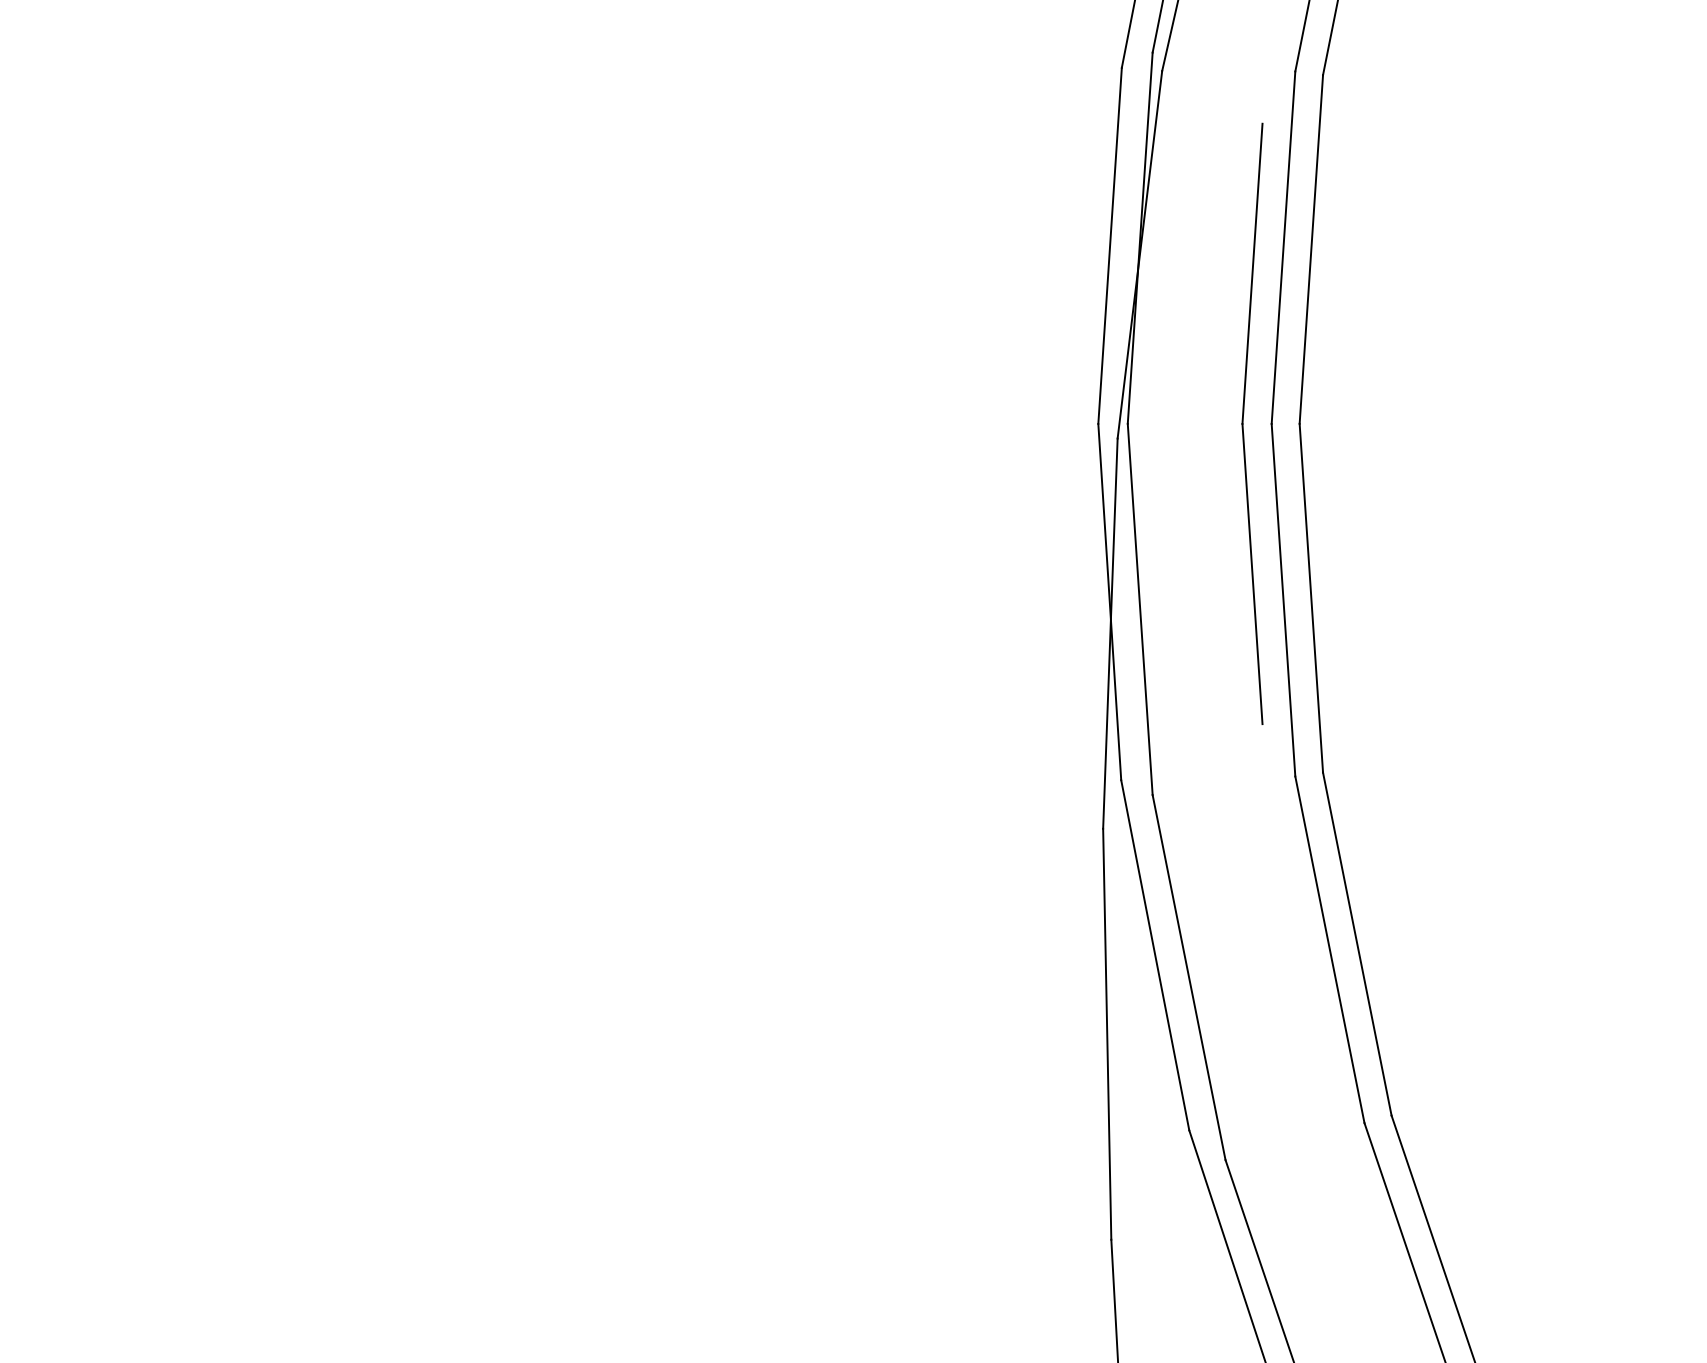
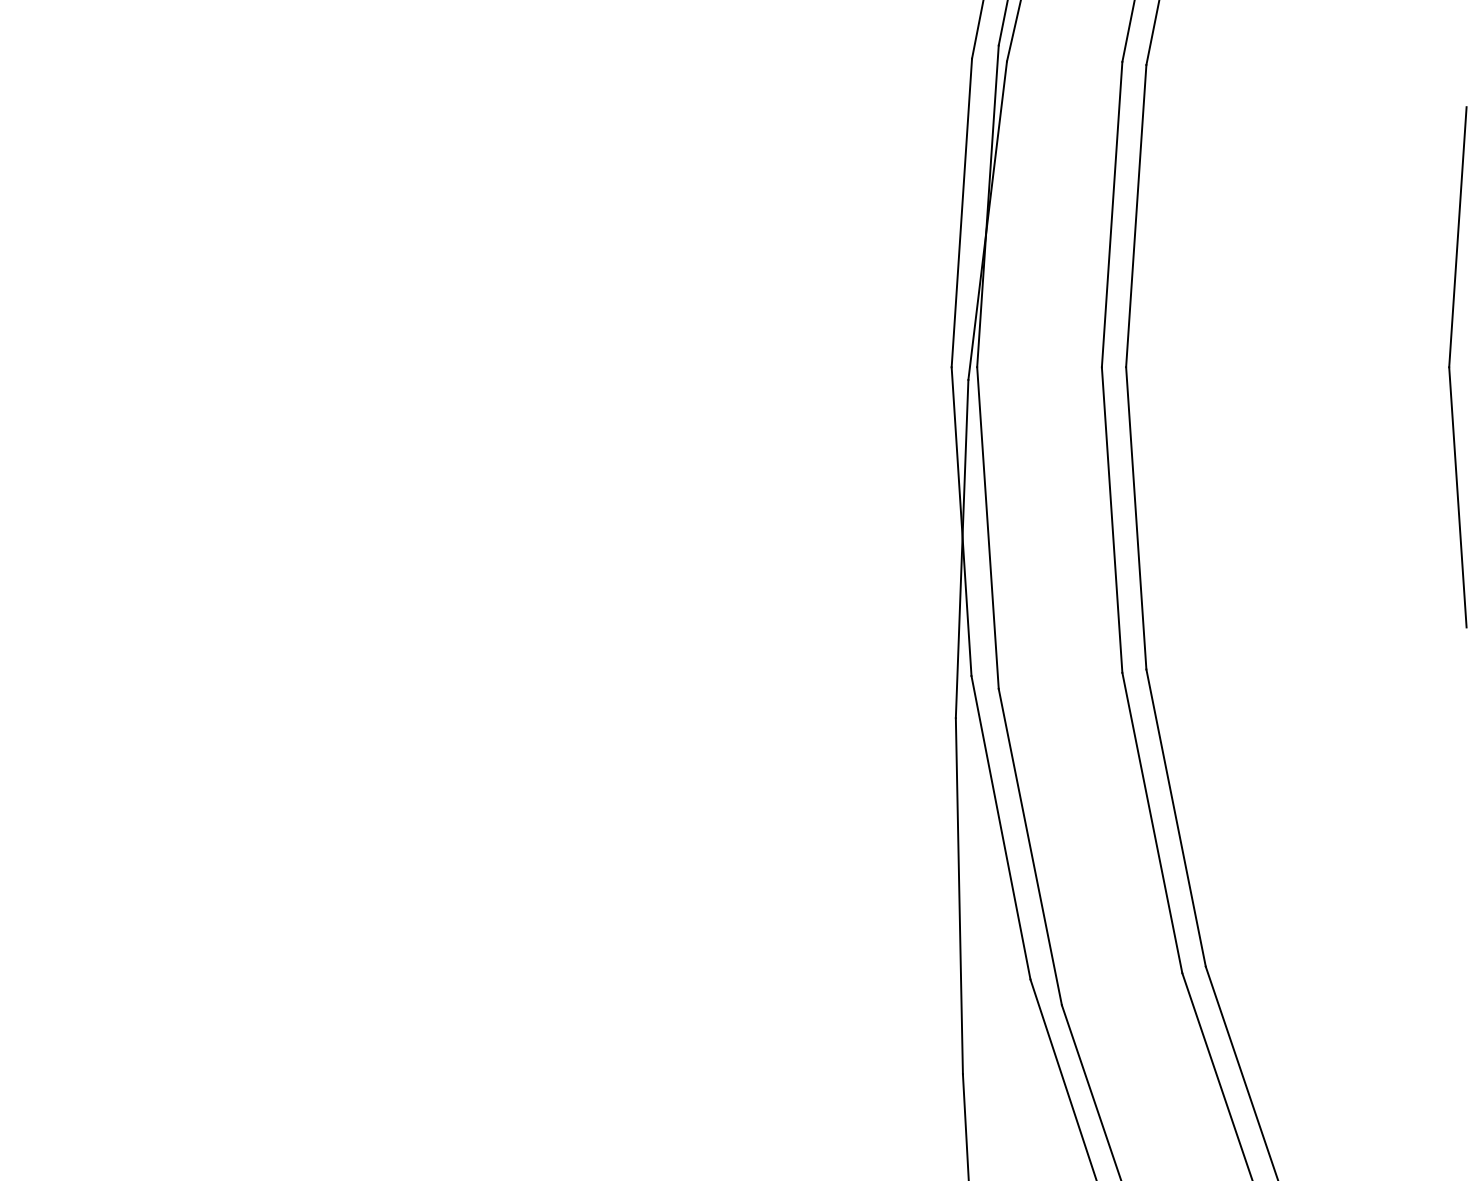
part: (1243, 423) -> (1450, 366), moved

